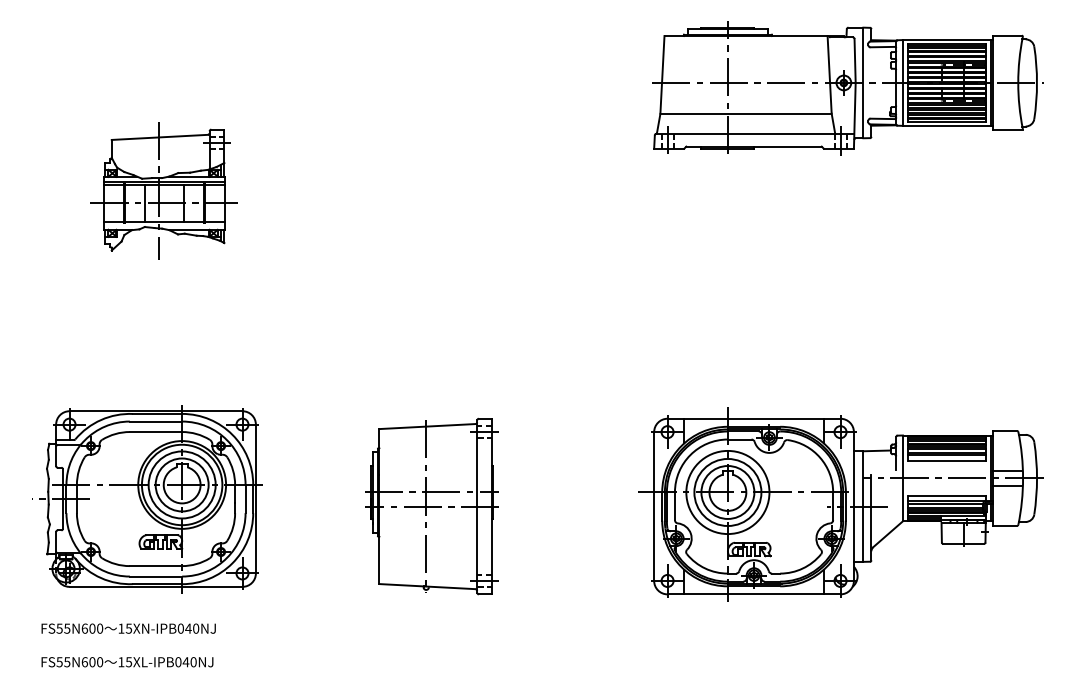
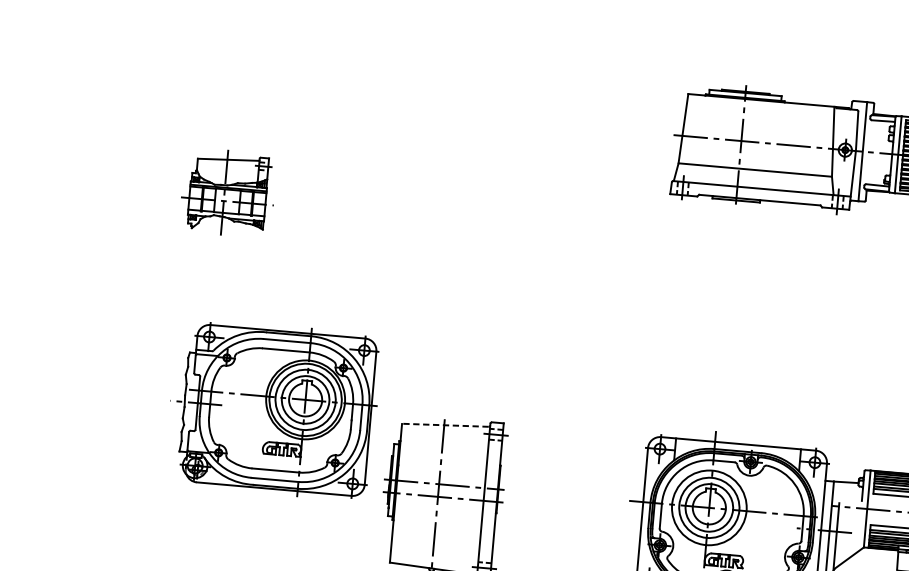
part: (163, 190) -> (227, 193), size x0.7
line: (426, 426) -> (444, 425), solid -> dashed
part: (147, 499) -> (273, 410), moved

